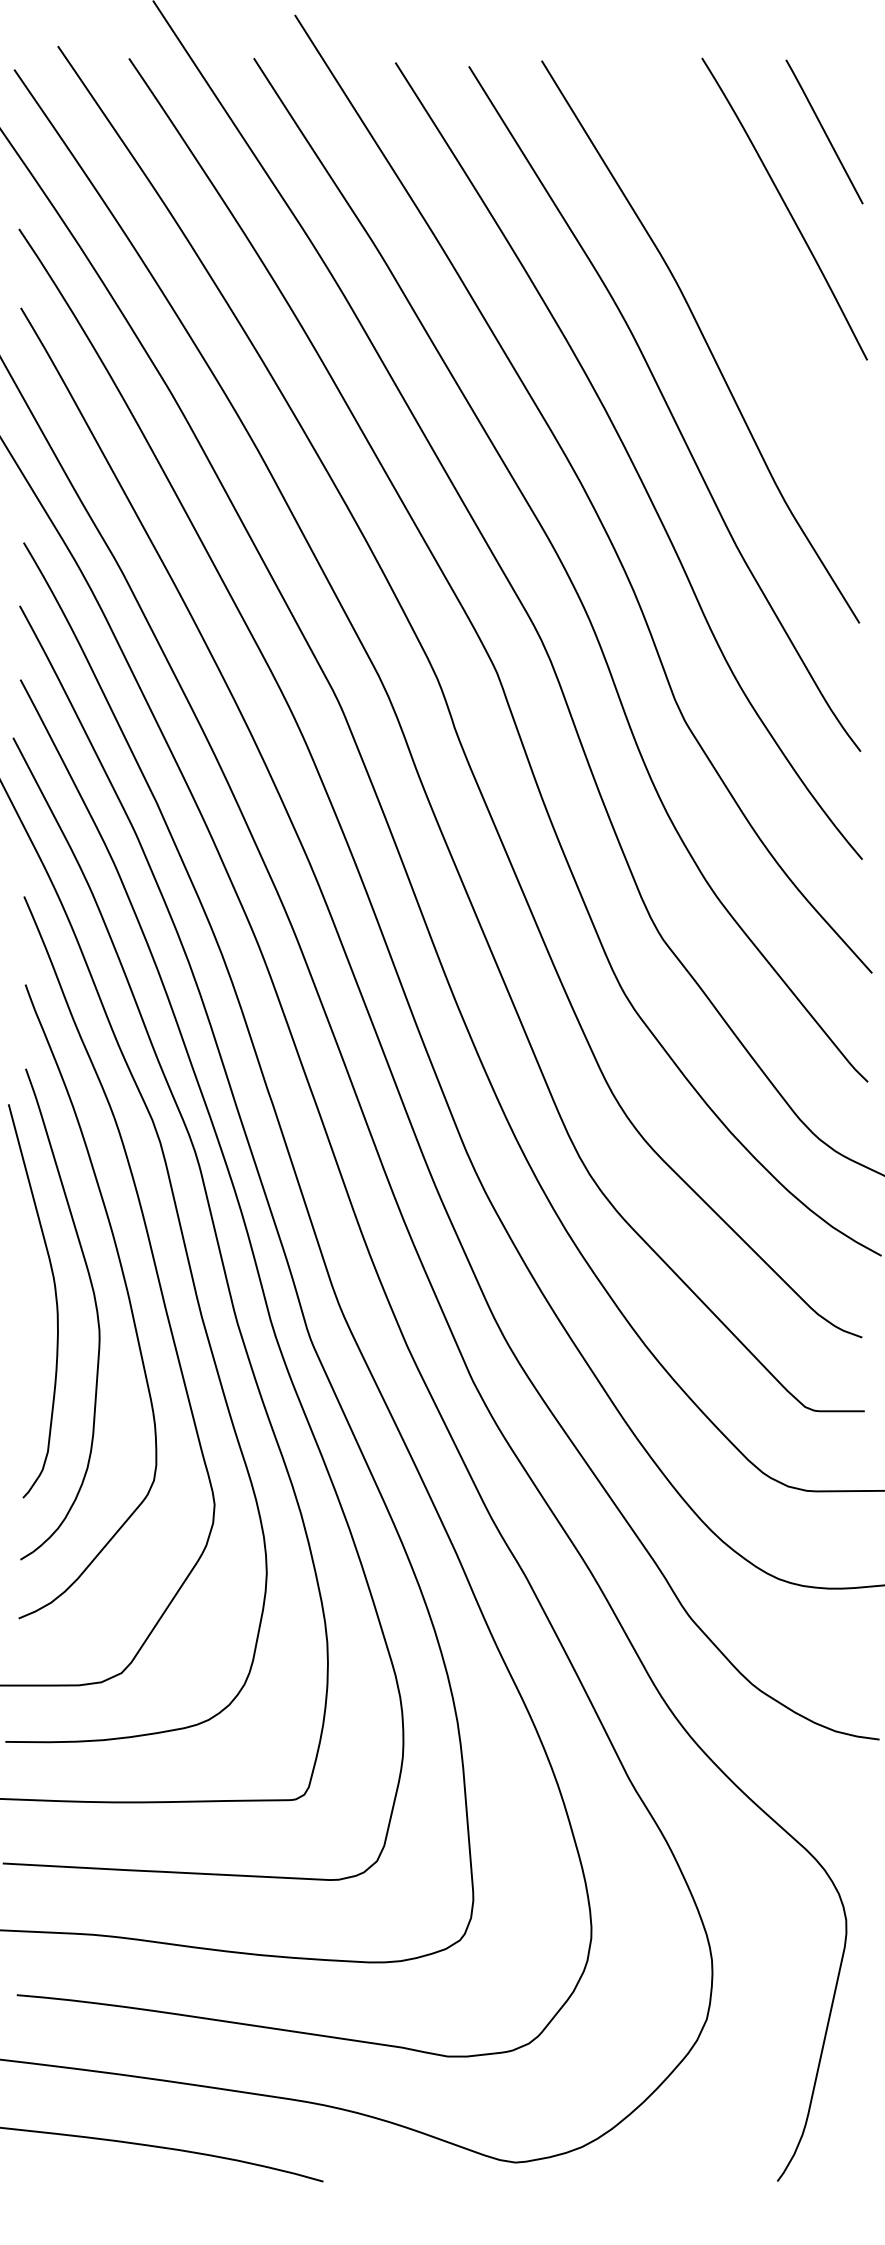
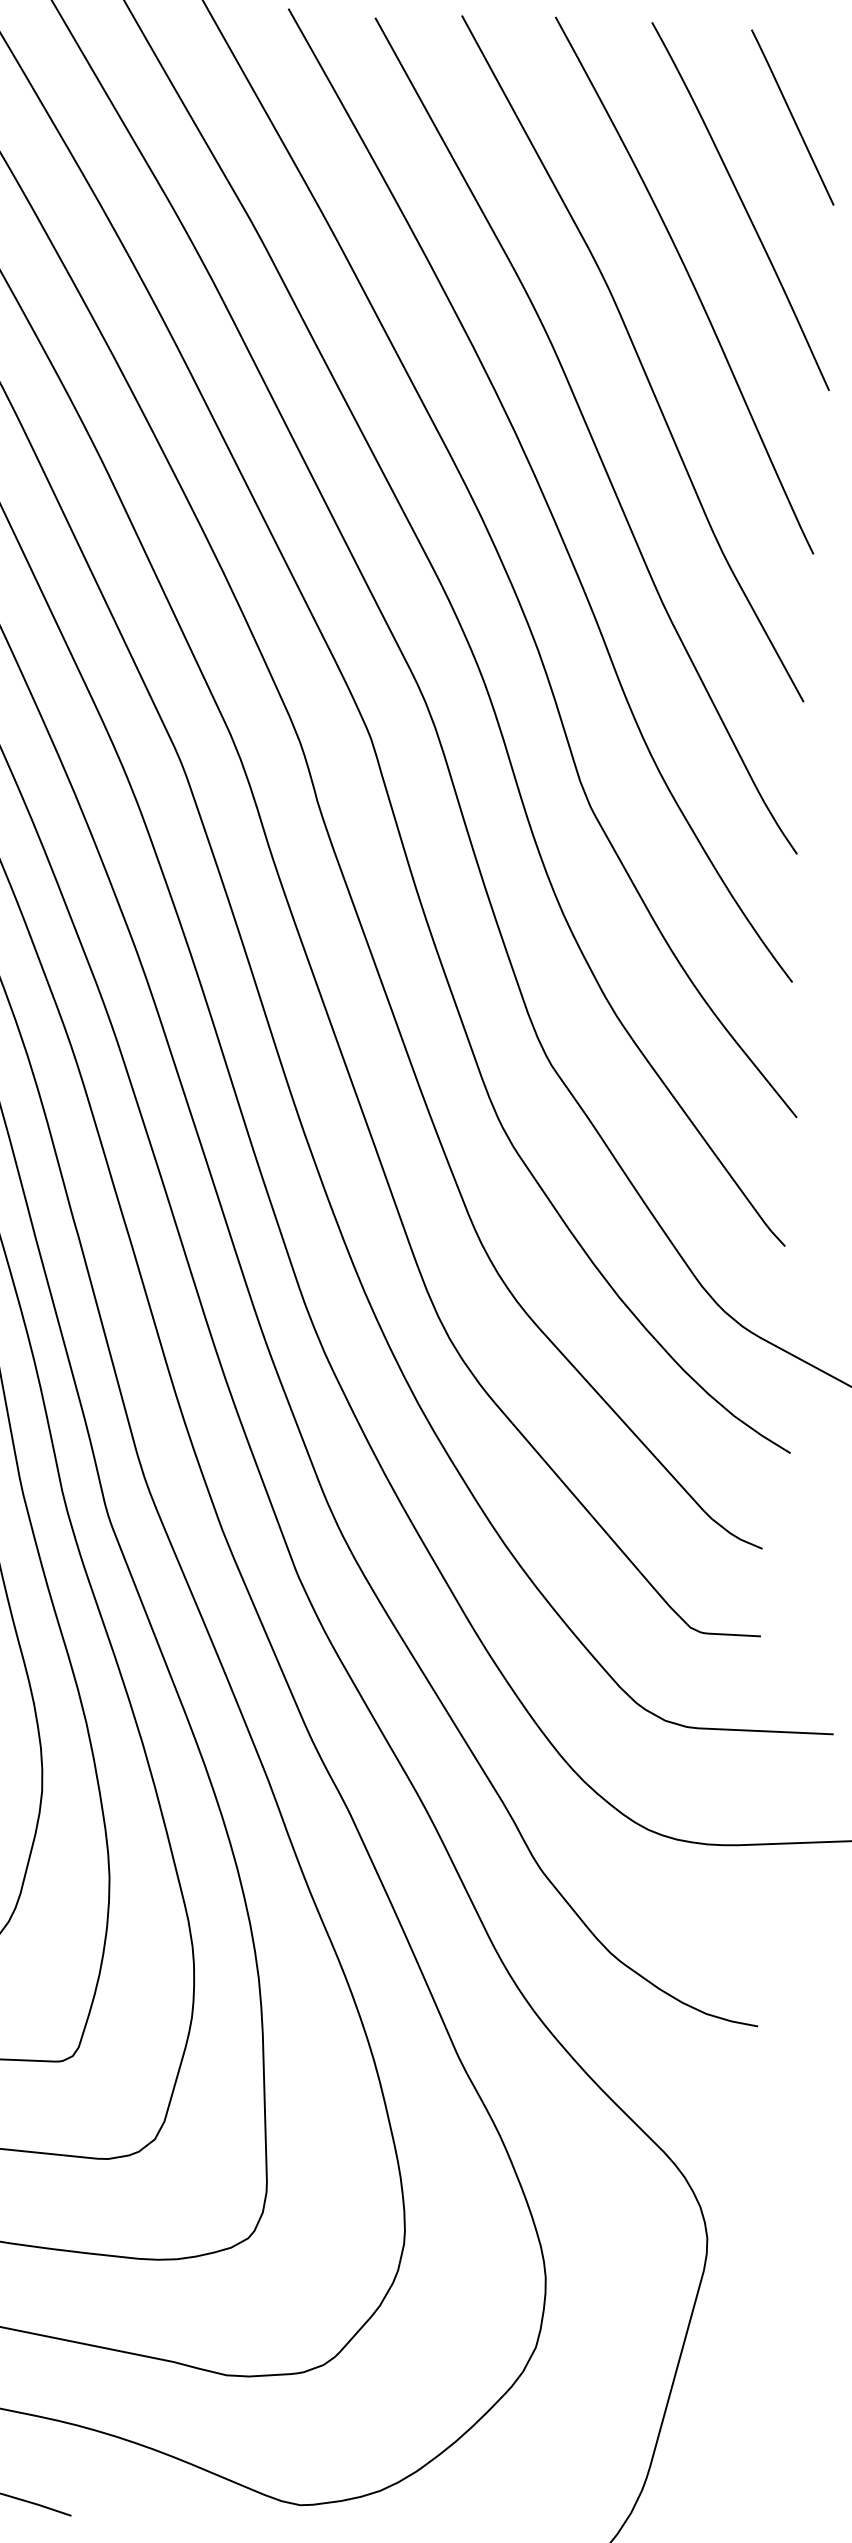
curve: (745, 274) -> (690, 281), added

